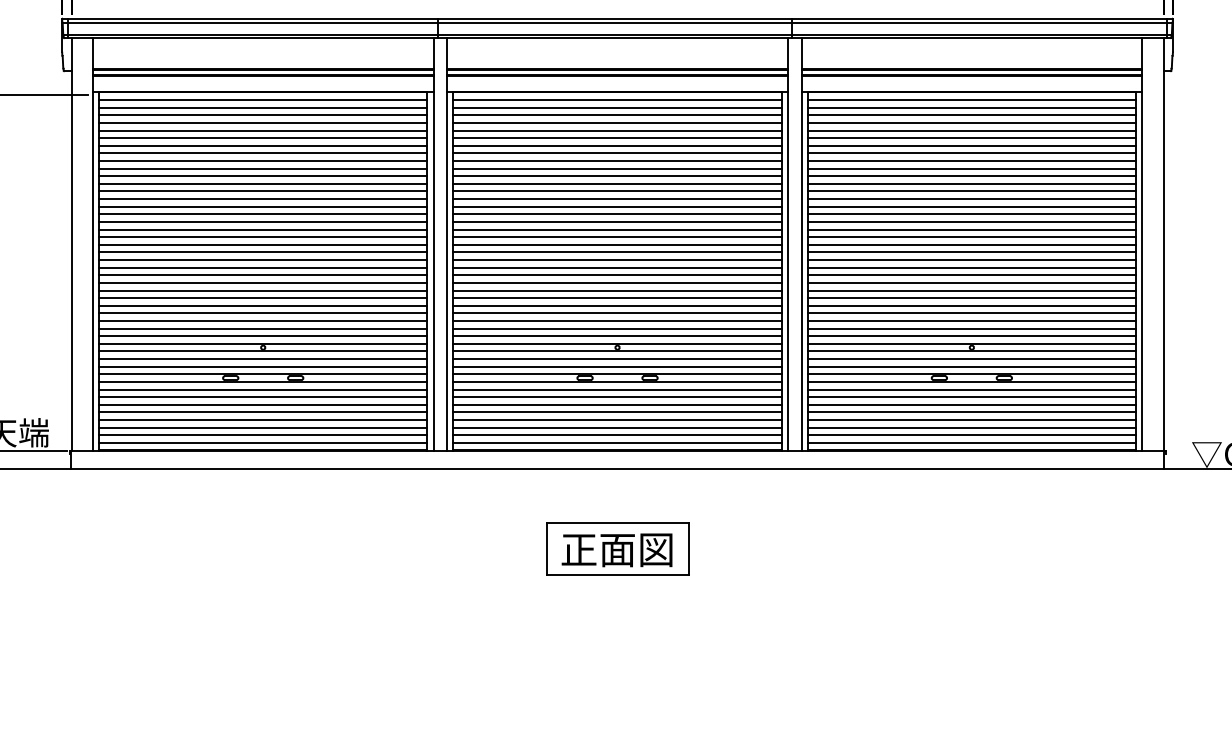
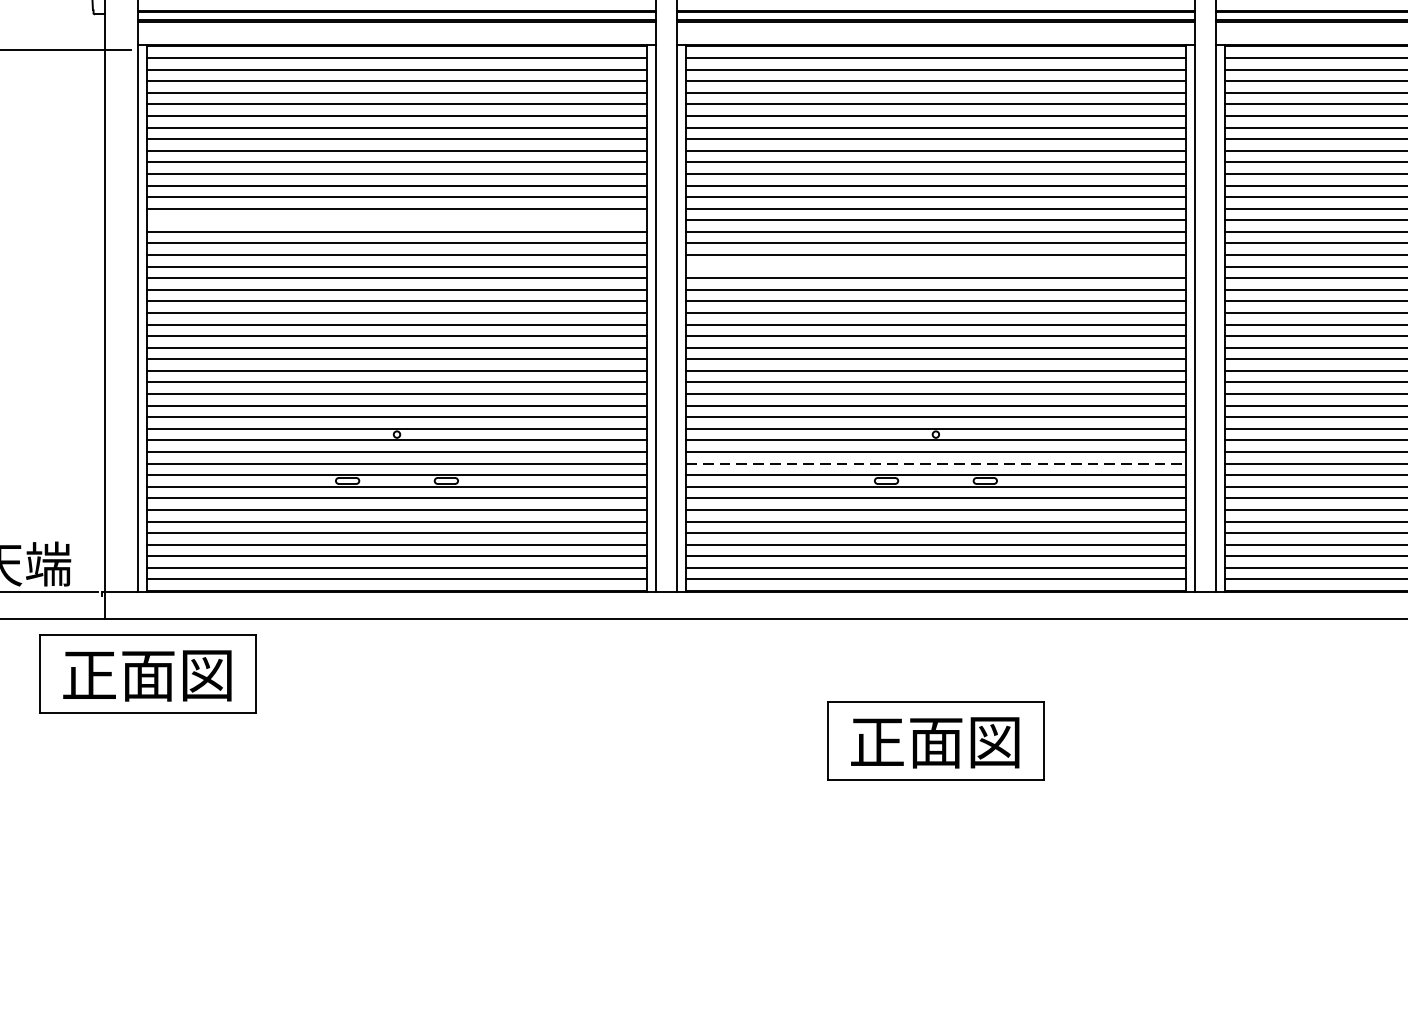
line: (263, 206) -> (397, 219), removed
line: (617, 237) -> (935, 267), removed
line: (618, 366) -> (937, 463), solid -> dashed
part: (99, 504) -> (148, 673), added

